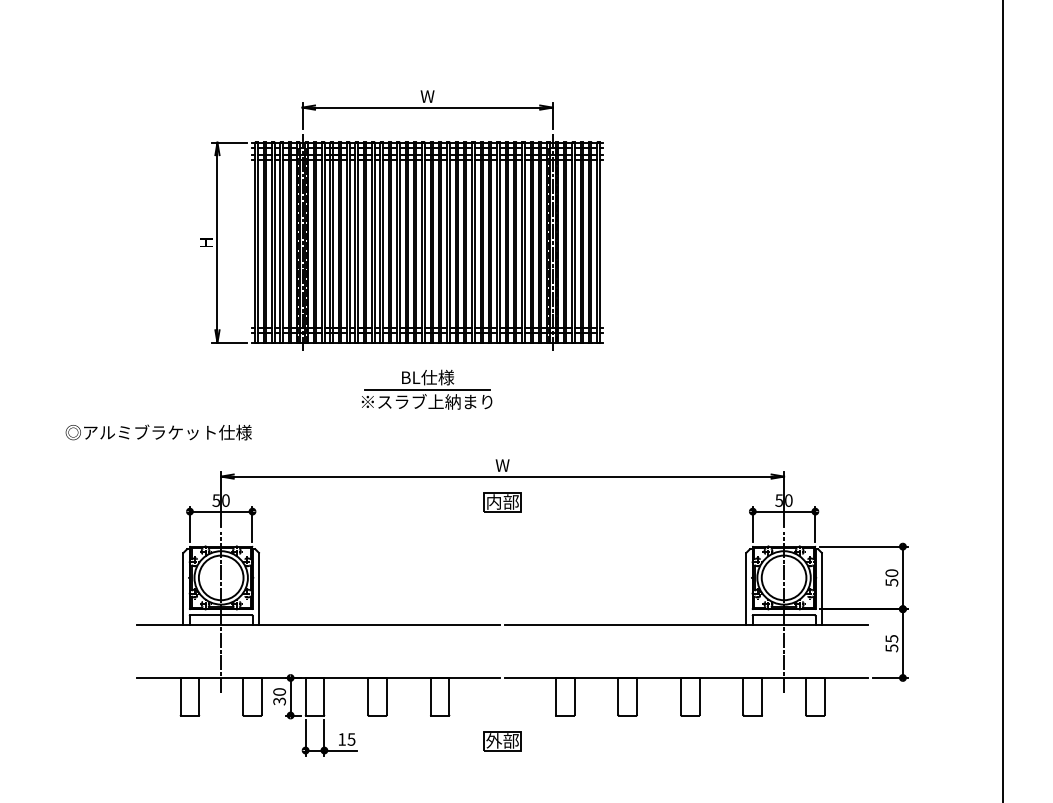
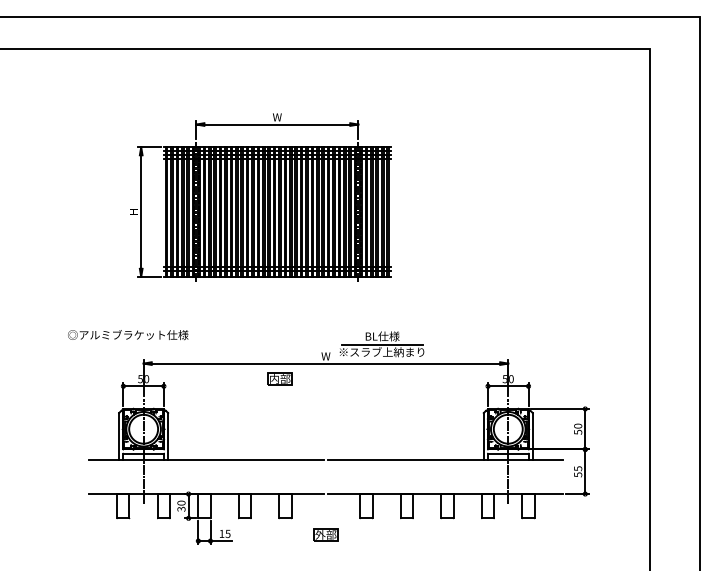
part: (426, 390) -> (381, 344), moved
text: (159, 433) -> (128, 335), moved
part: (501, 501) -> (279, 378), moved

